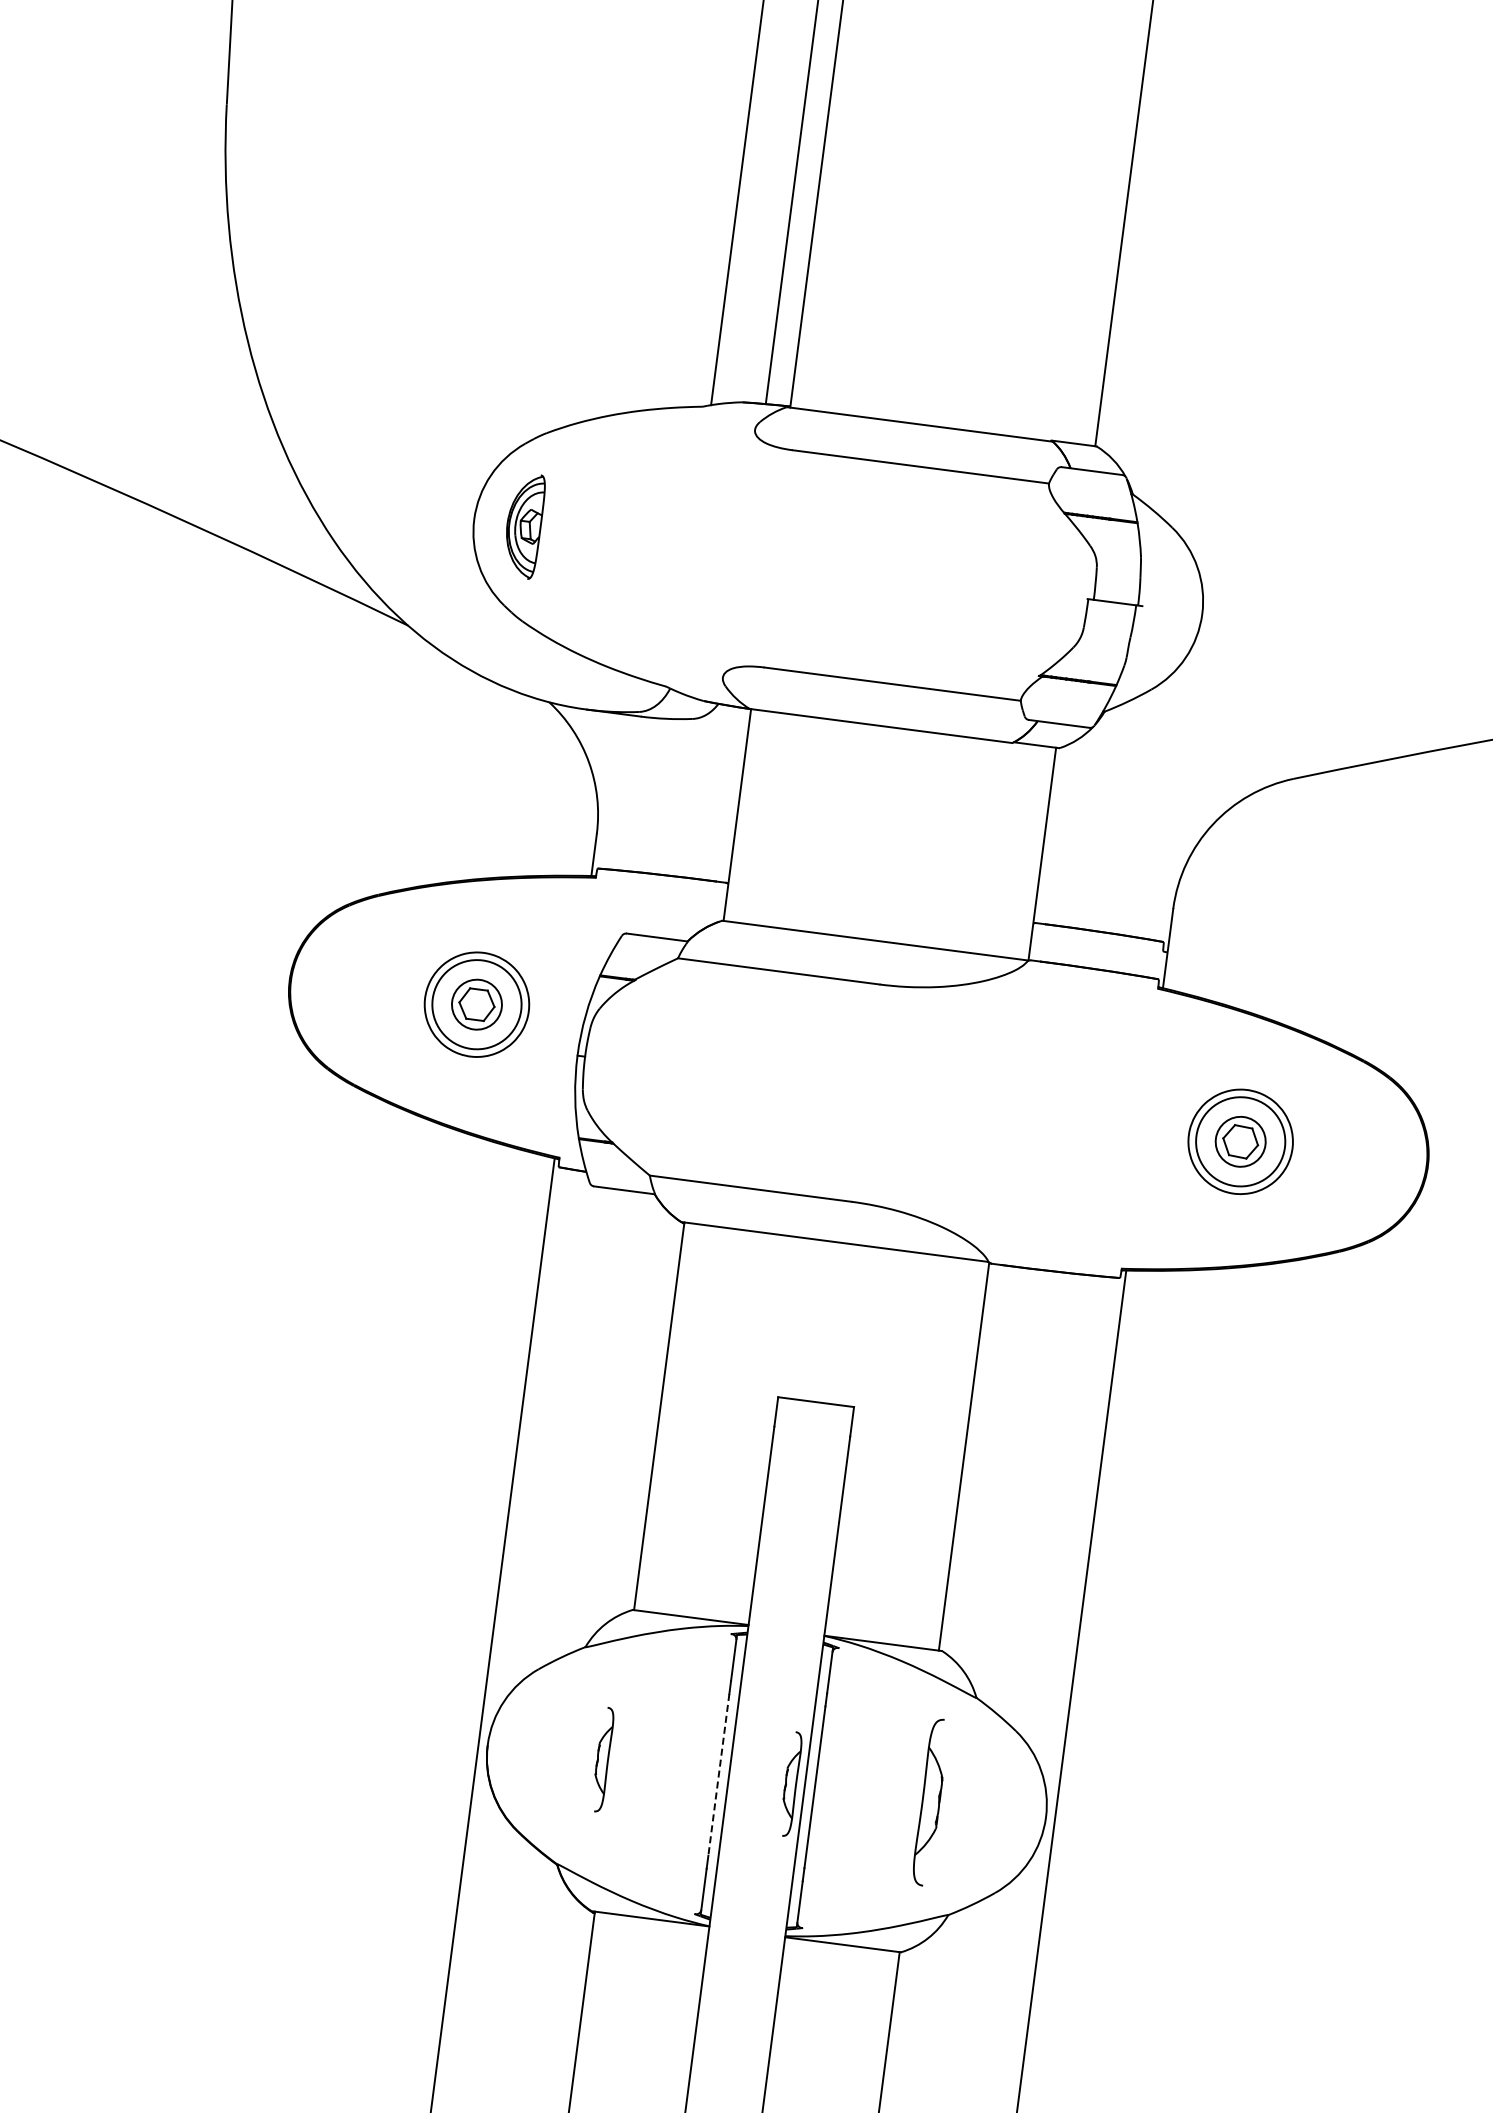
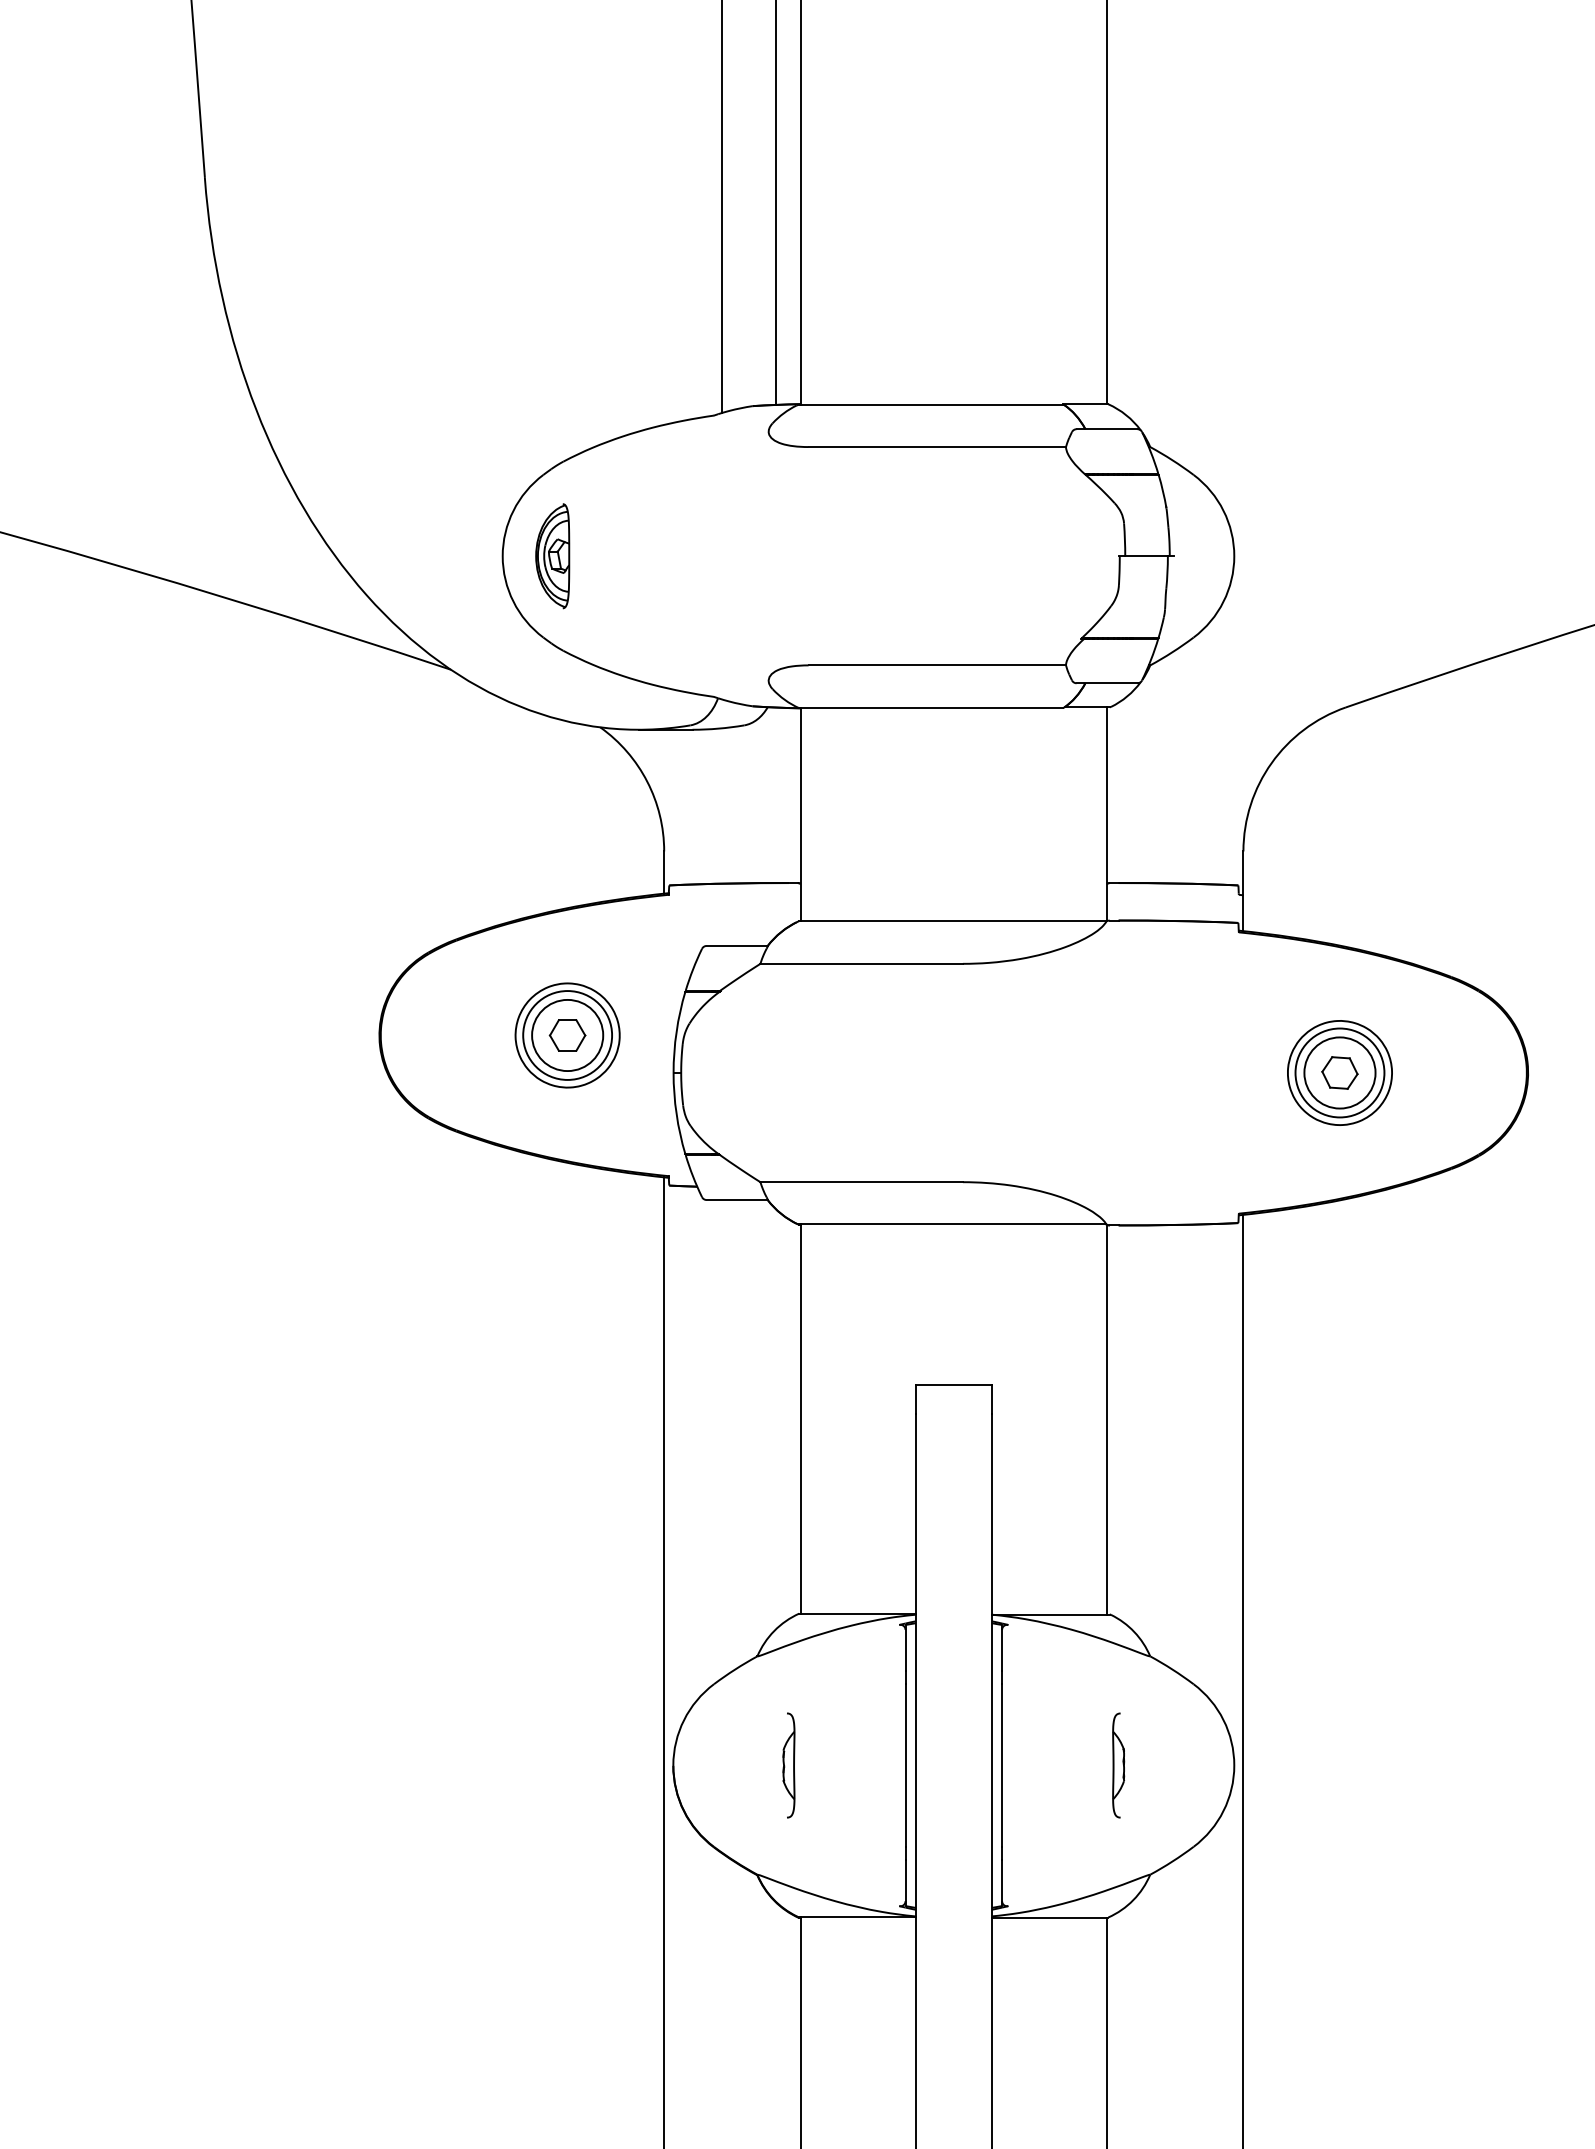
circle: (476, 1004) -> (567, 1035), size x1.43
circle: (1240, 1141) -> (1339, 1072), size x1.43
line: (718, 1775) -> (905, 1766), dashed -> solid
part: (790, 1784) -> (977, 1765), removed
part: (930, 1802) -> (1118, 1765), size x0.62

